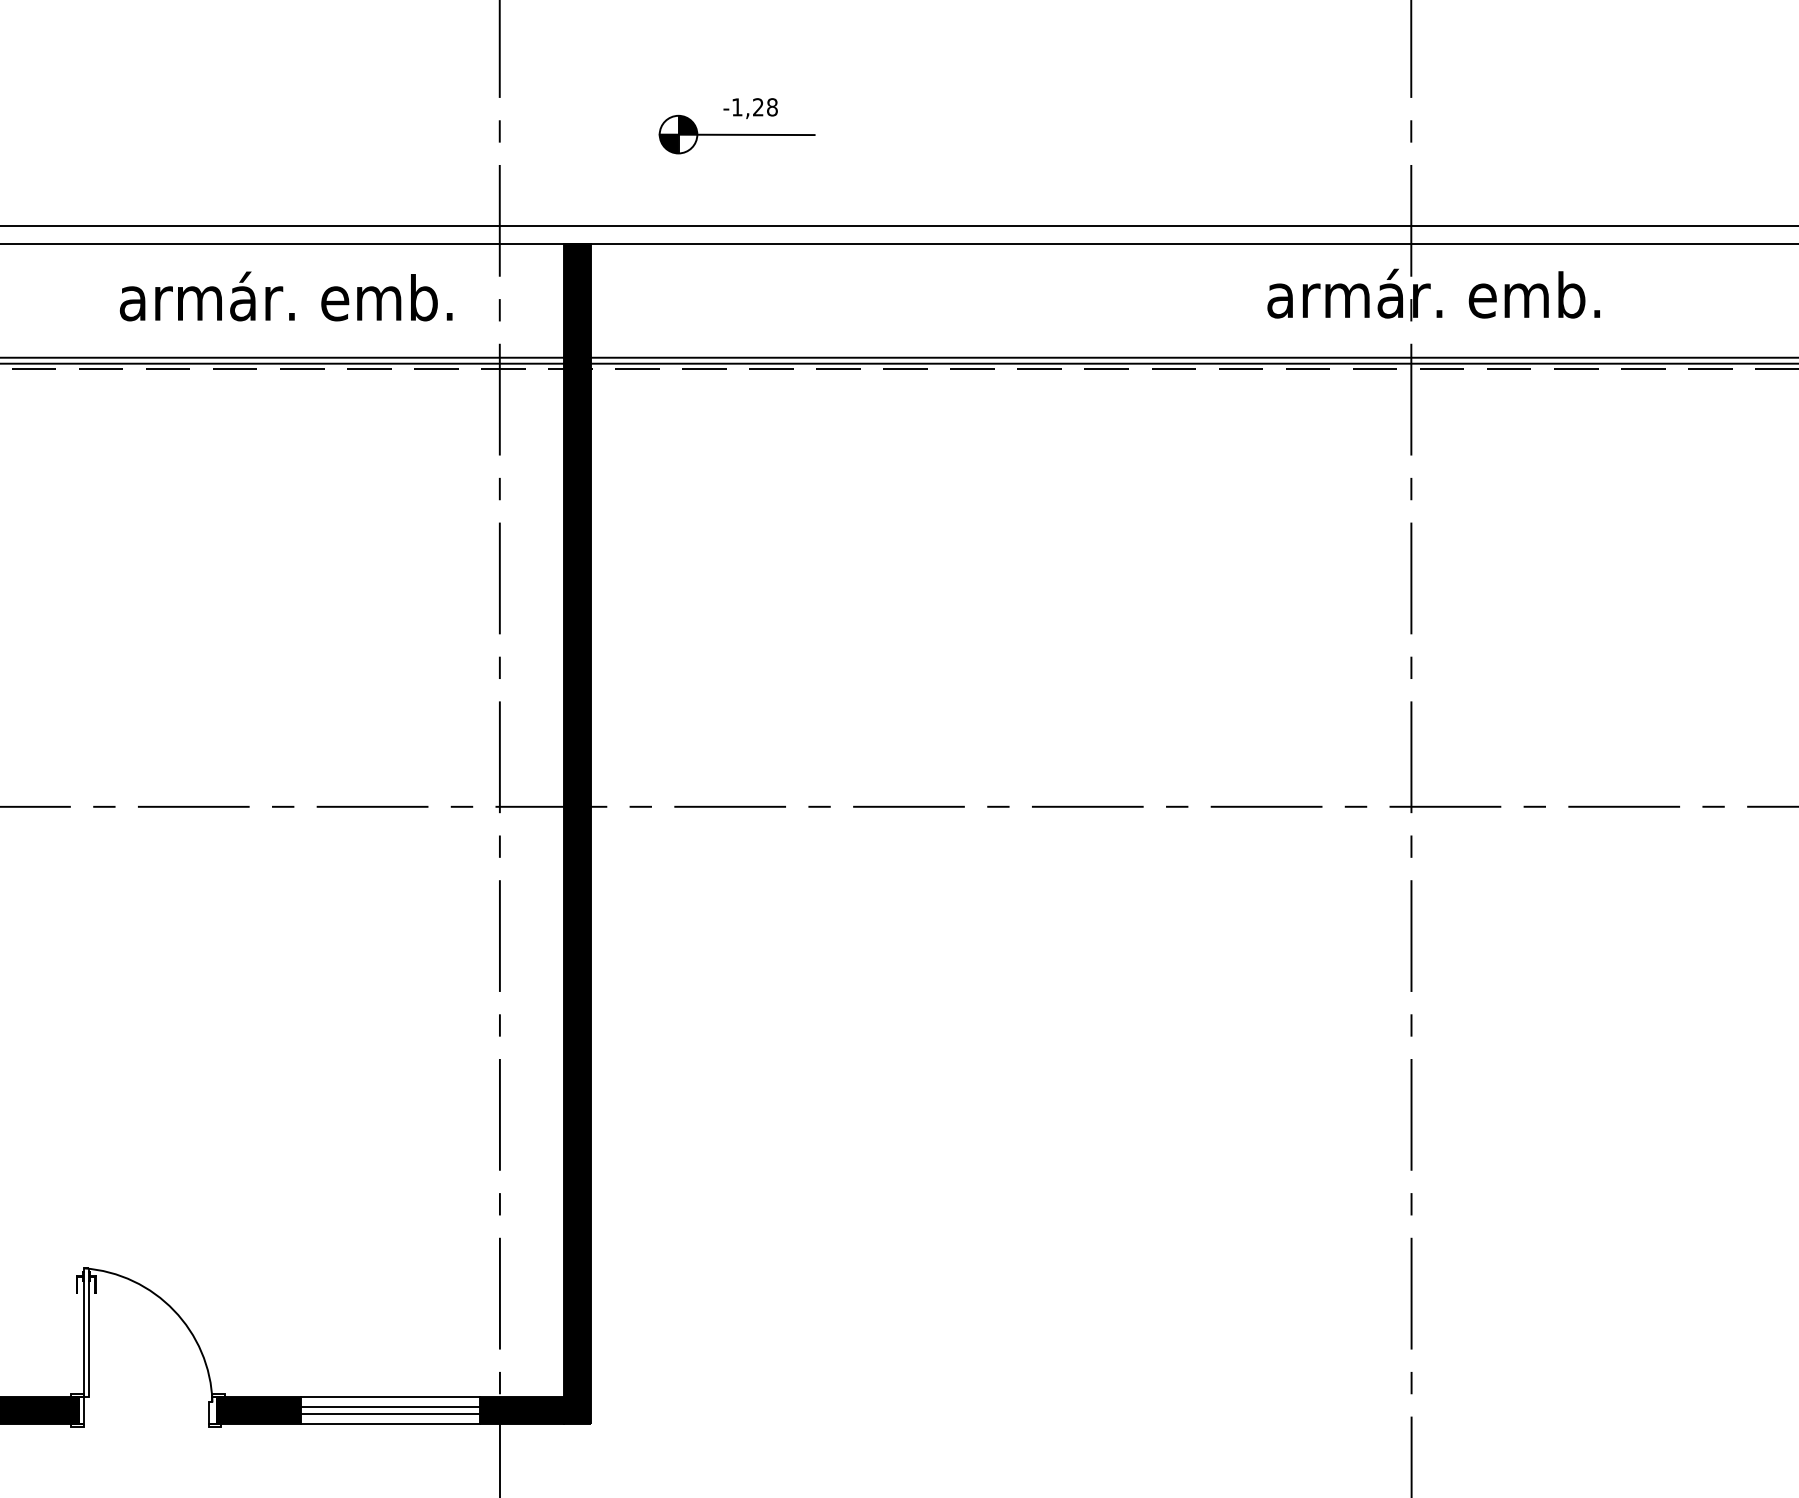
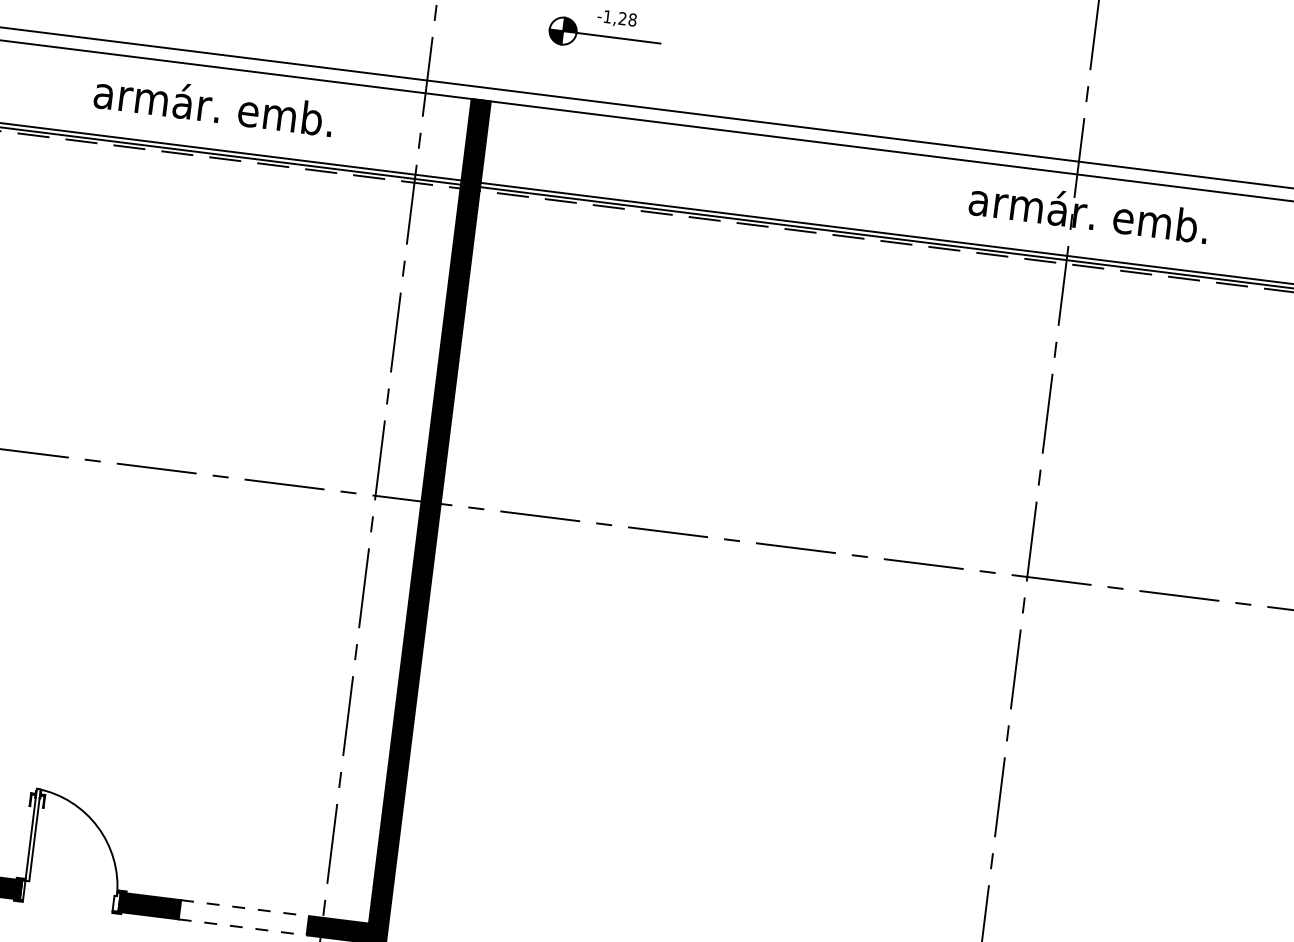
text: (286, 296) -> (214, 105), moved
line: (391, 1397) -> (245, 908), solid -> dashed
line: (390, 1406) -> (243, 914), removed
line: (390, 1414) -> (243, 920), removed
line: (391, 1423) -> (243, 927), solid -> dashed

